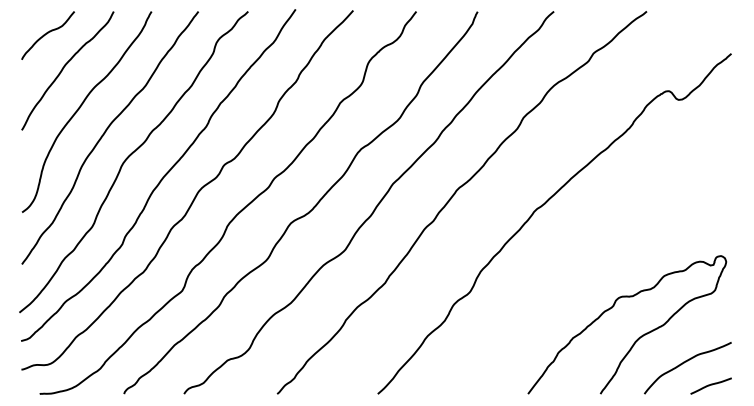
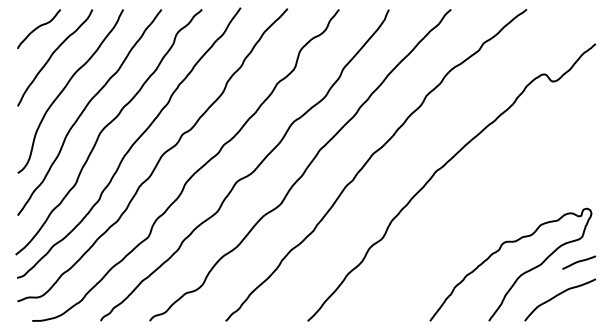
curve: (711, 385) -> (579, 262), moved

